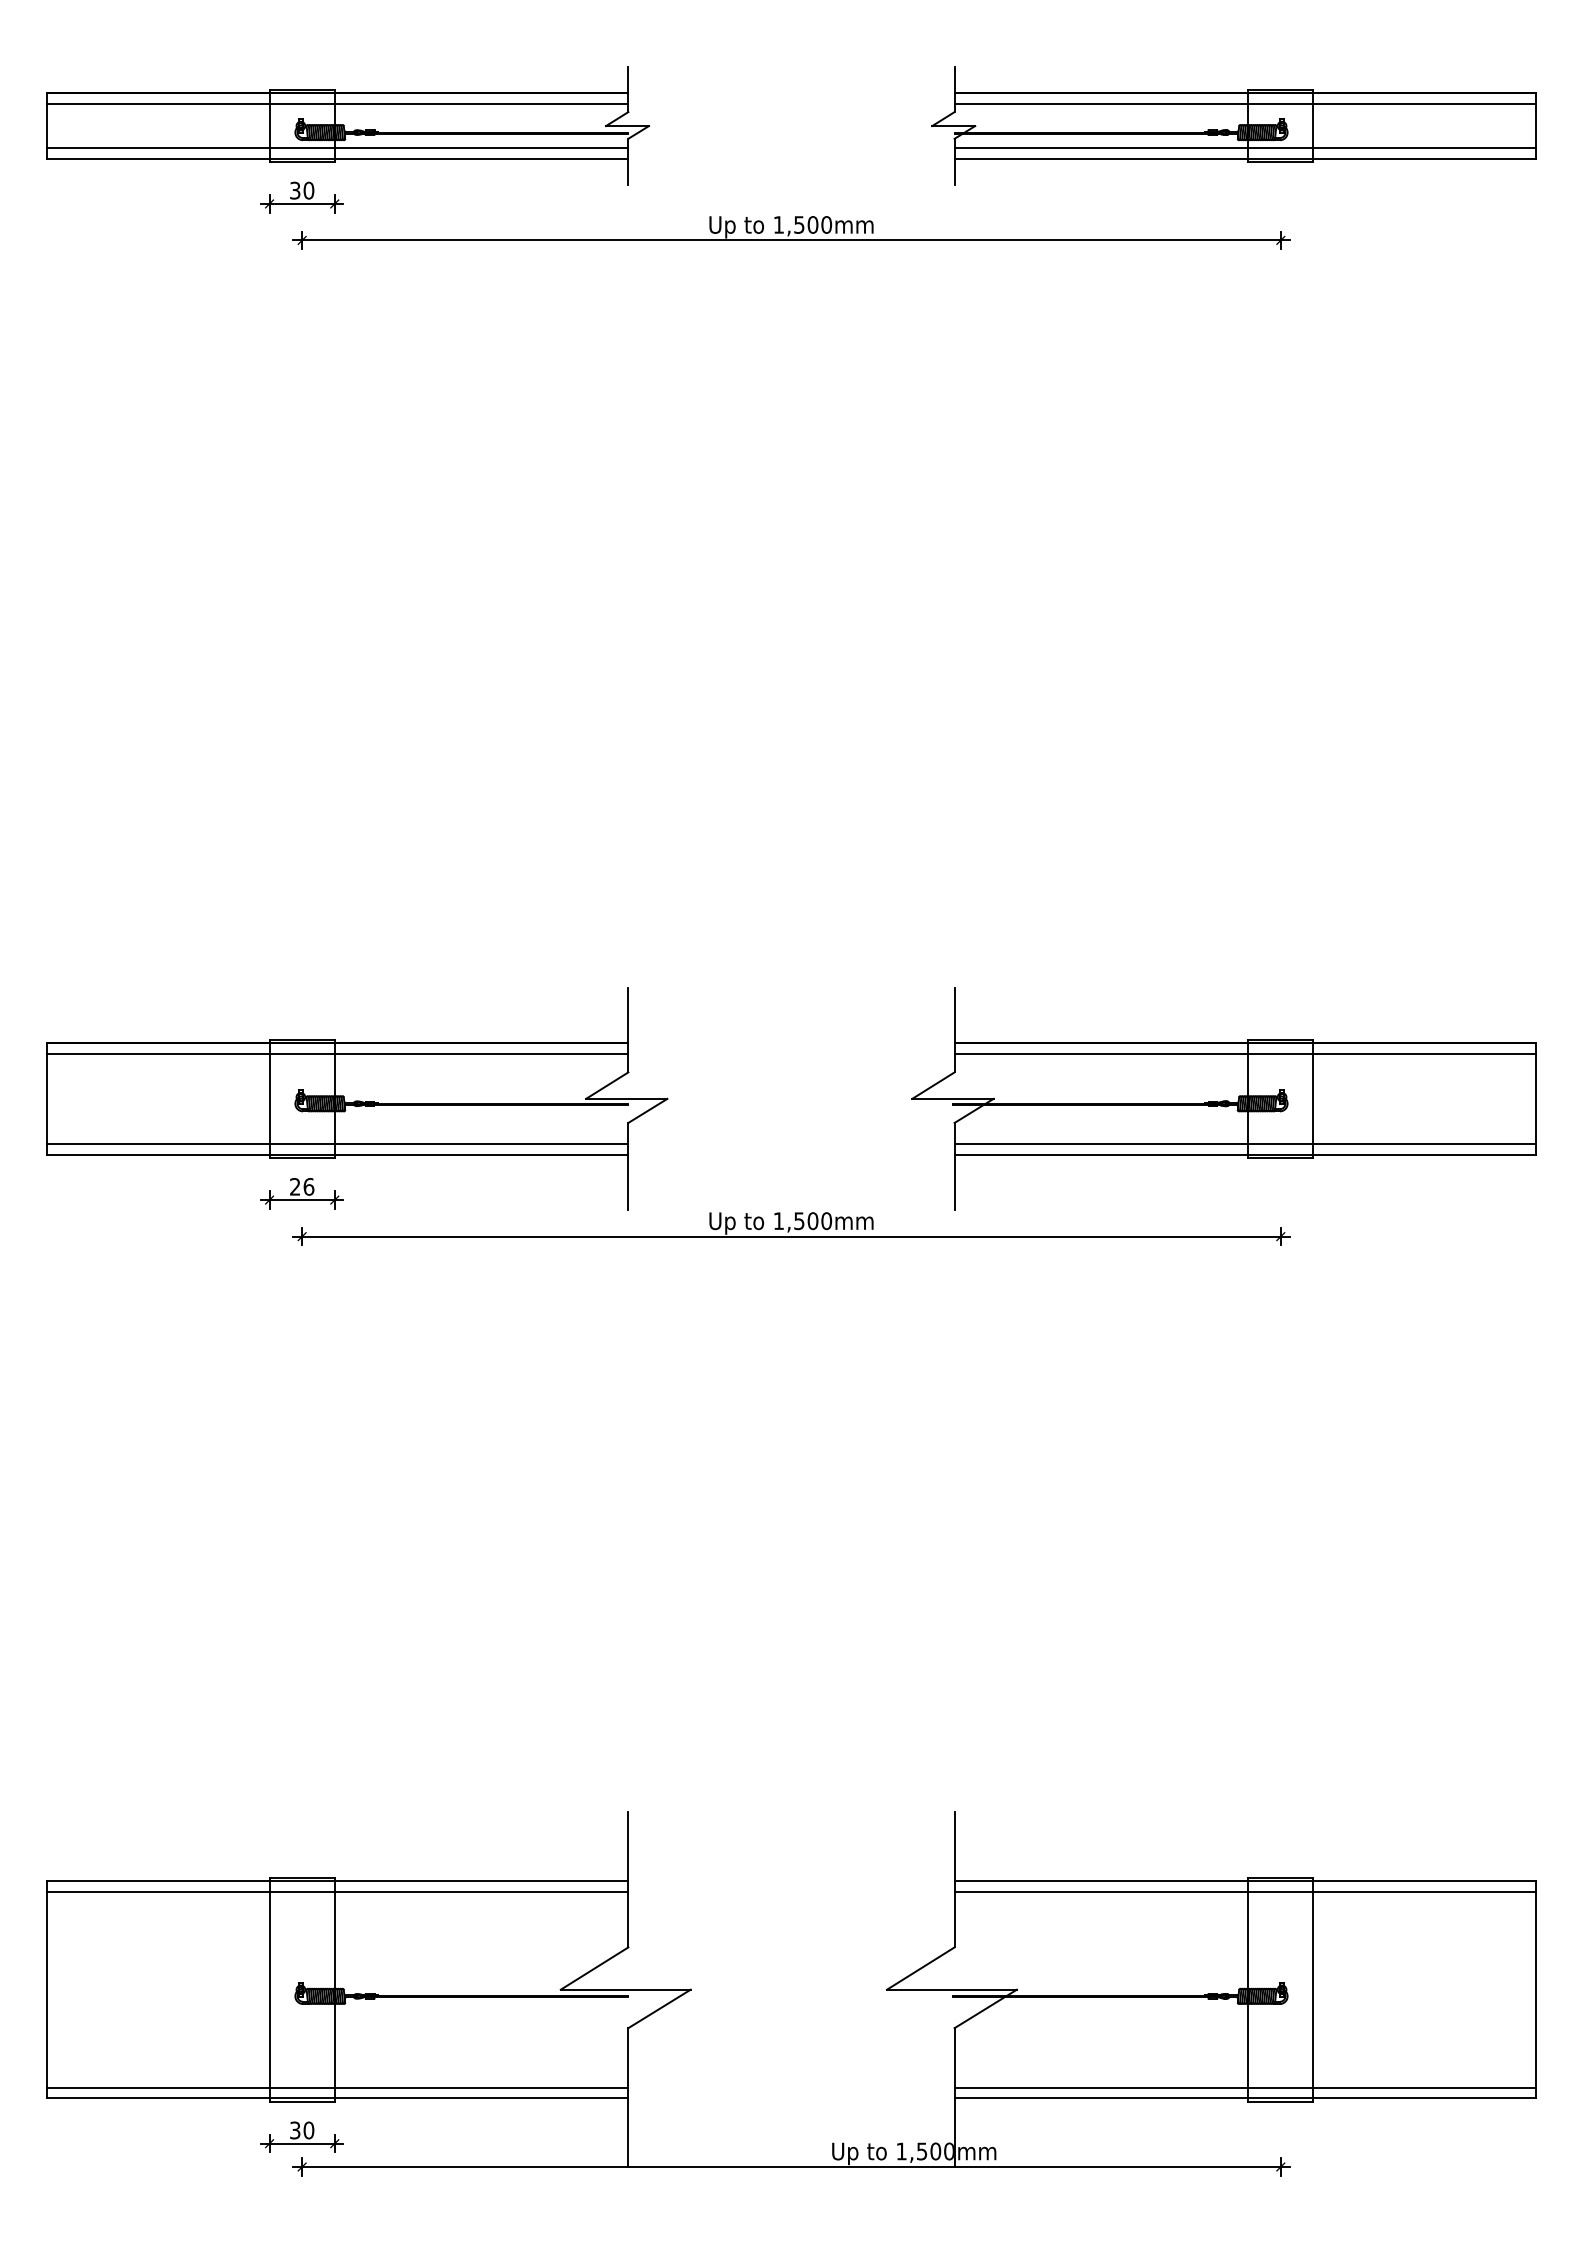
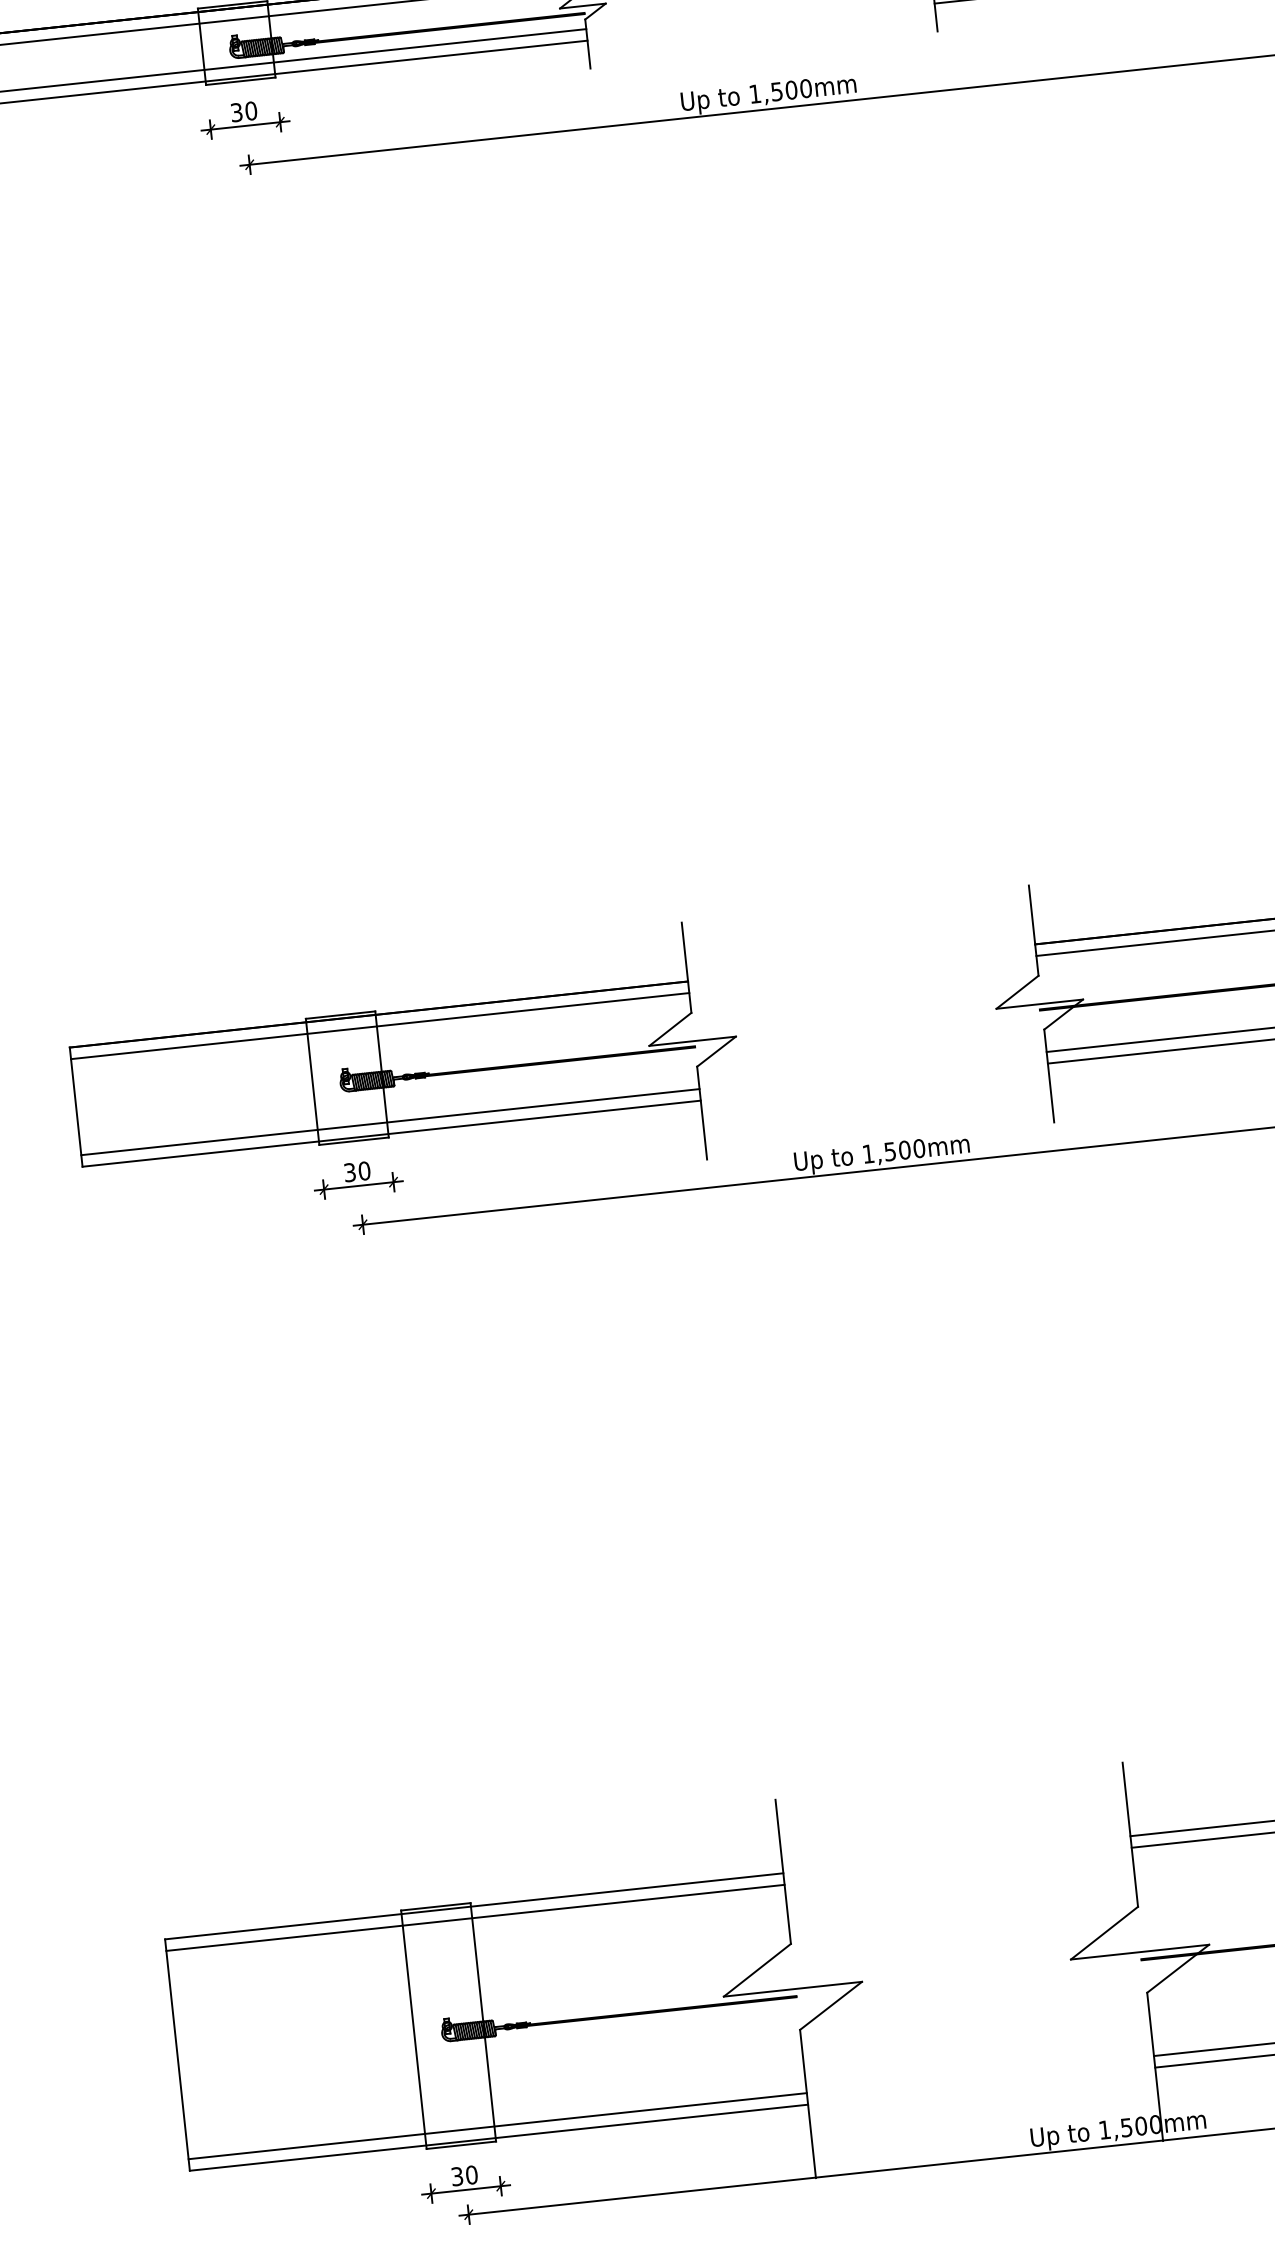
text: (302, 1186) -> (357, 1171), 26 -> 30

